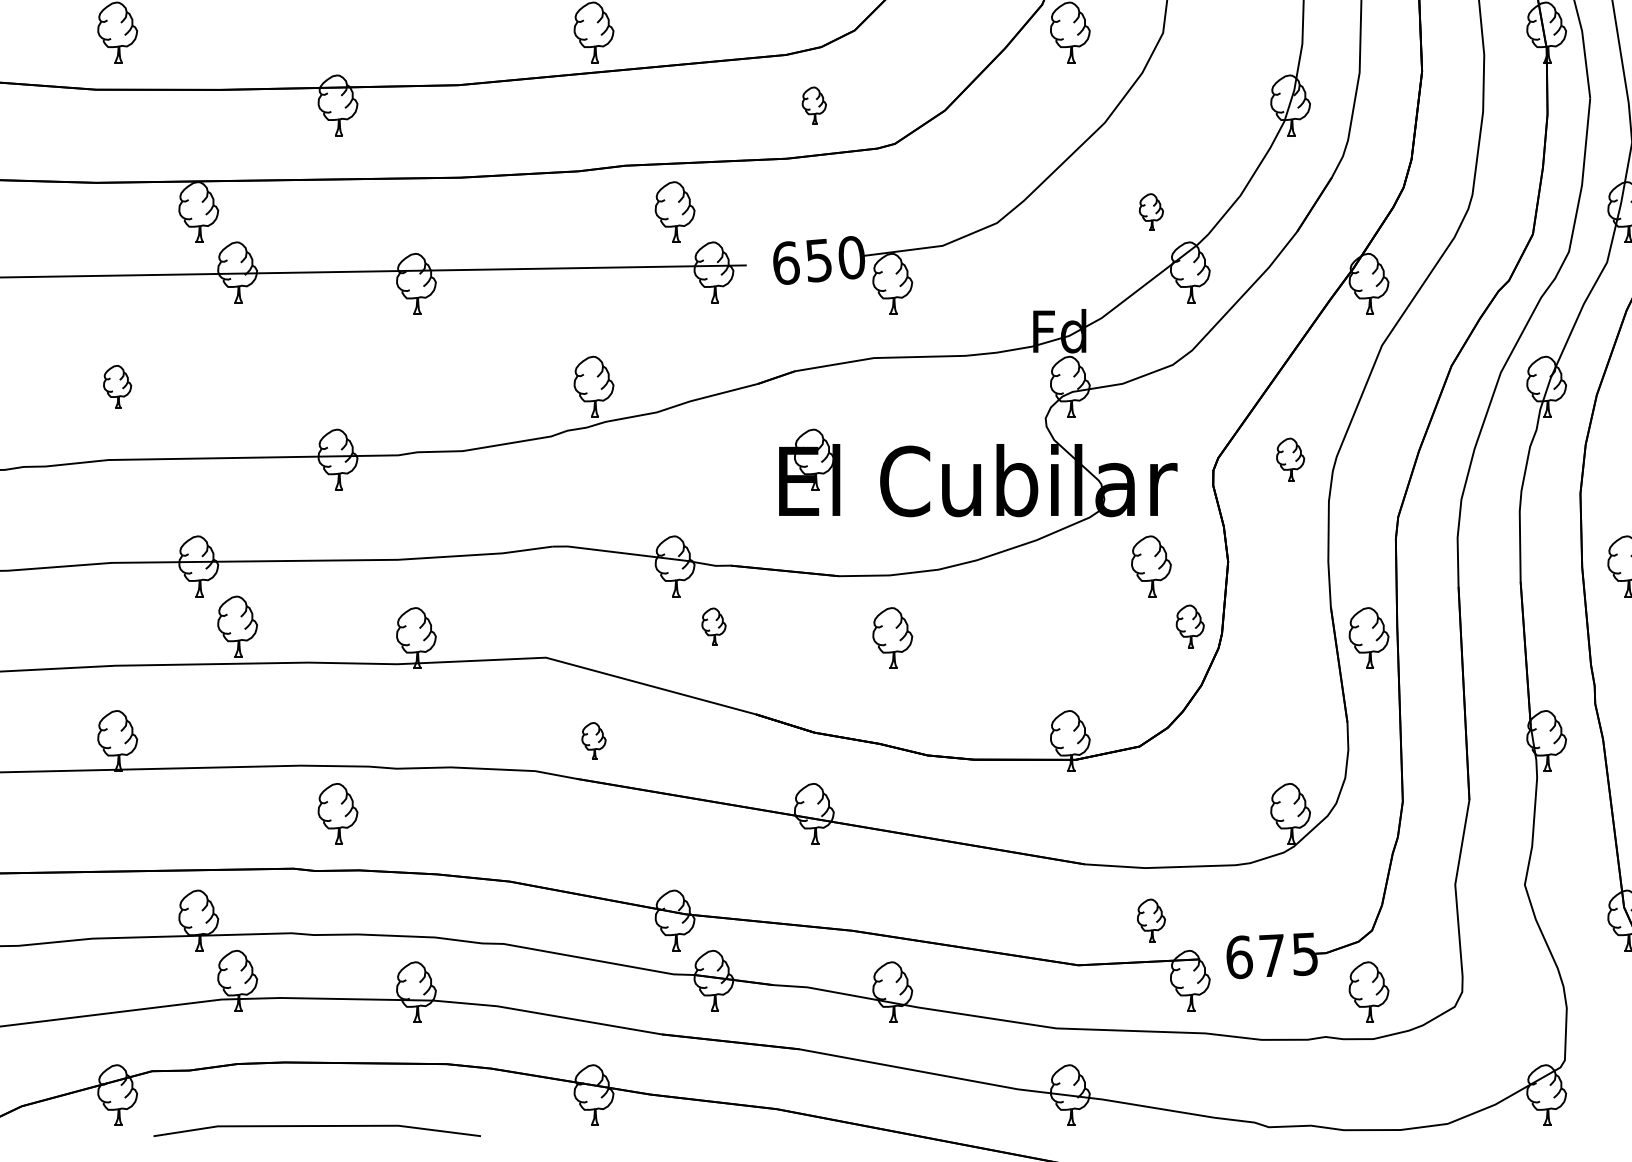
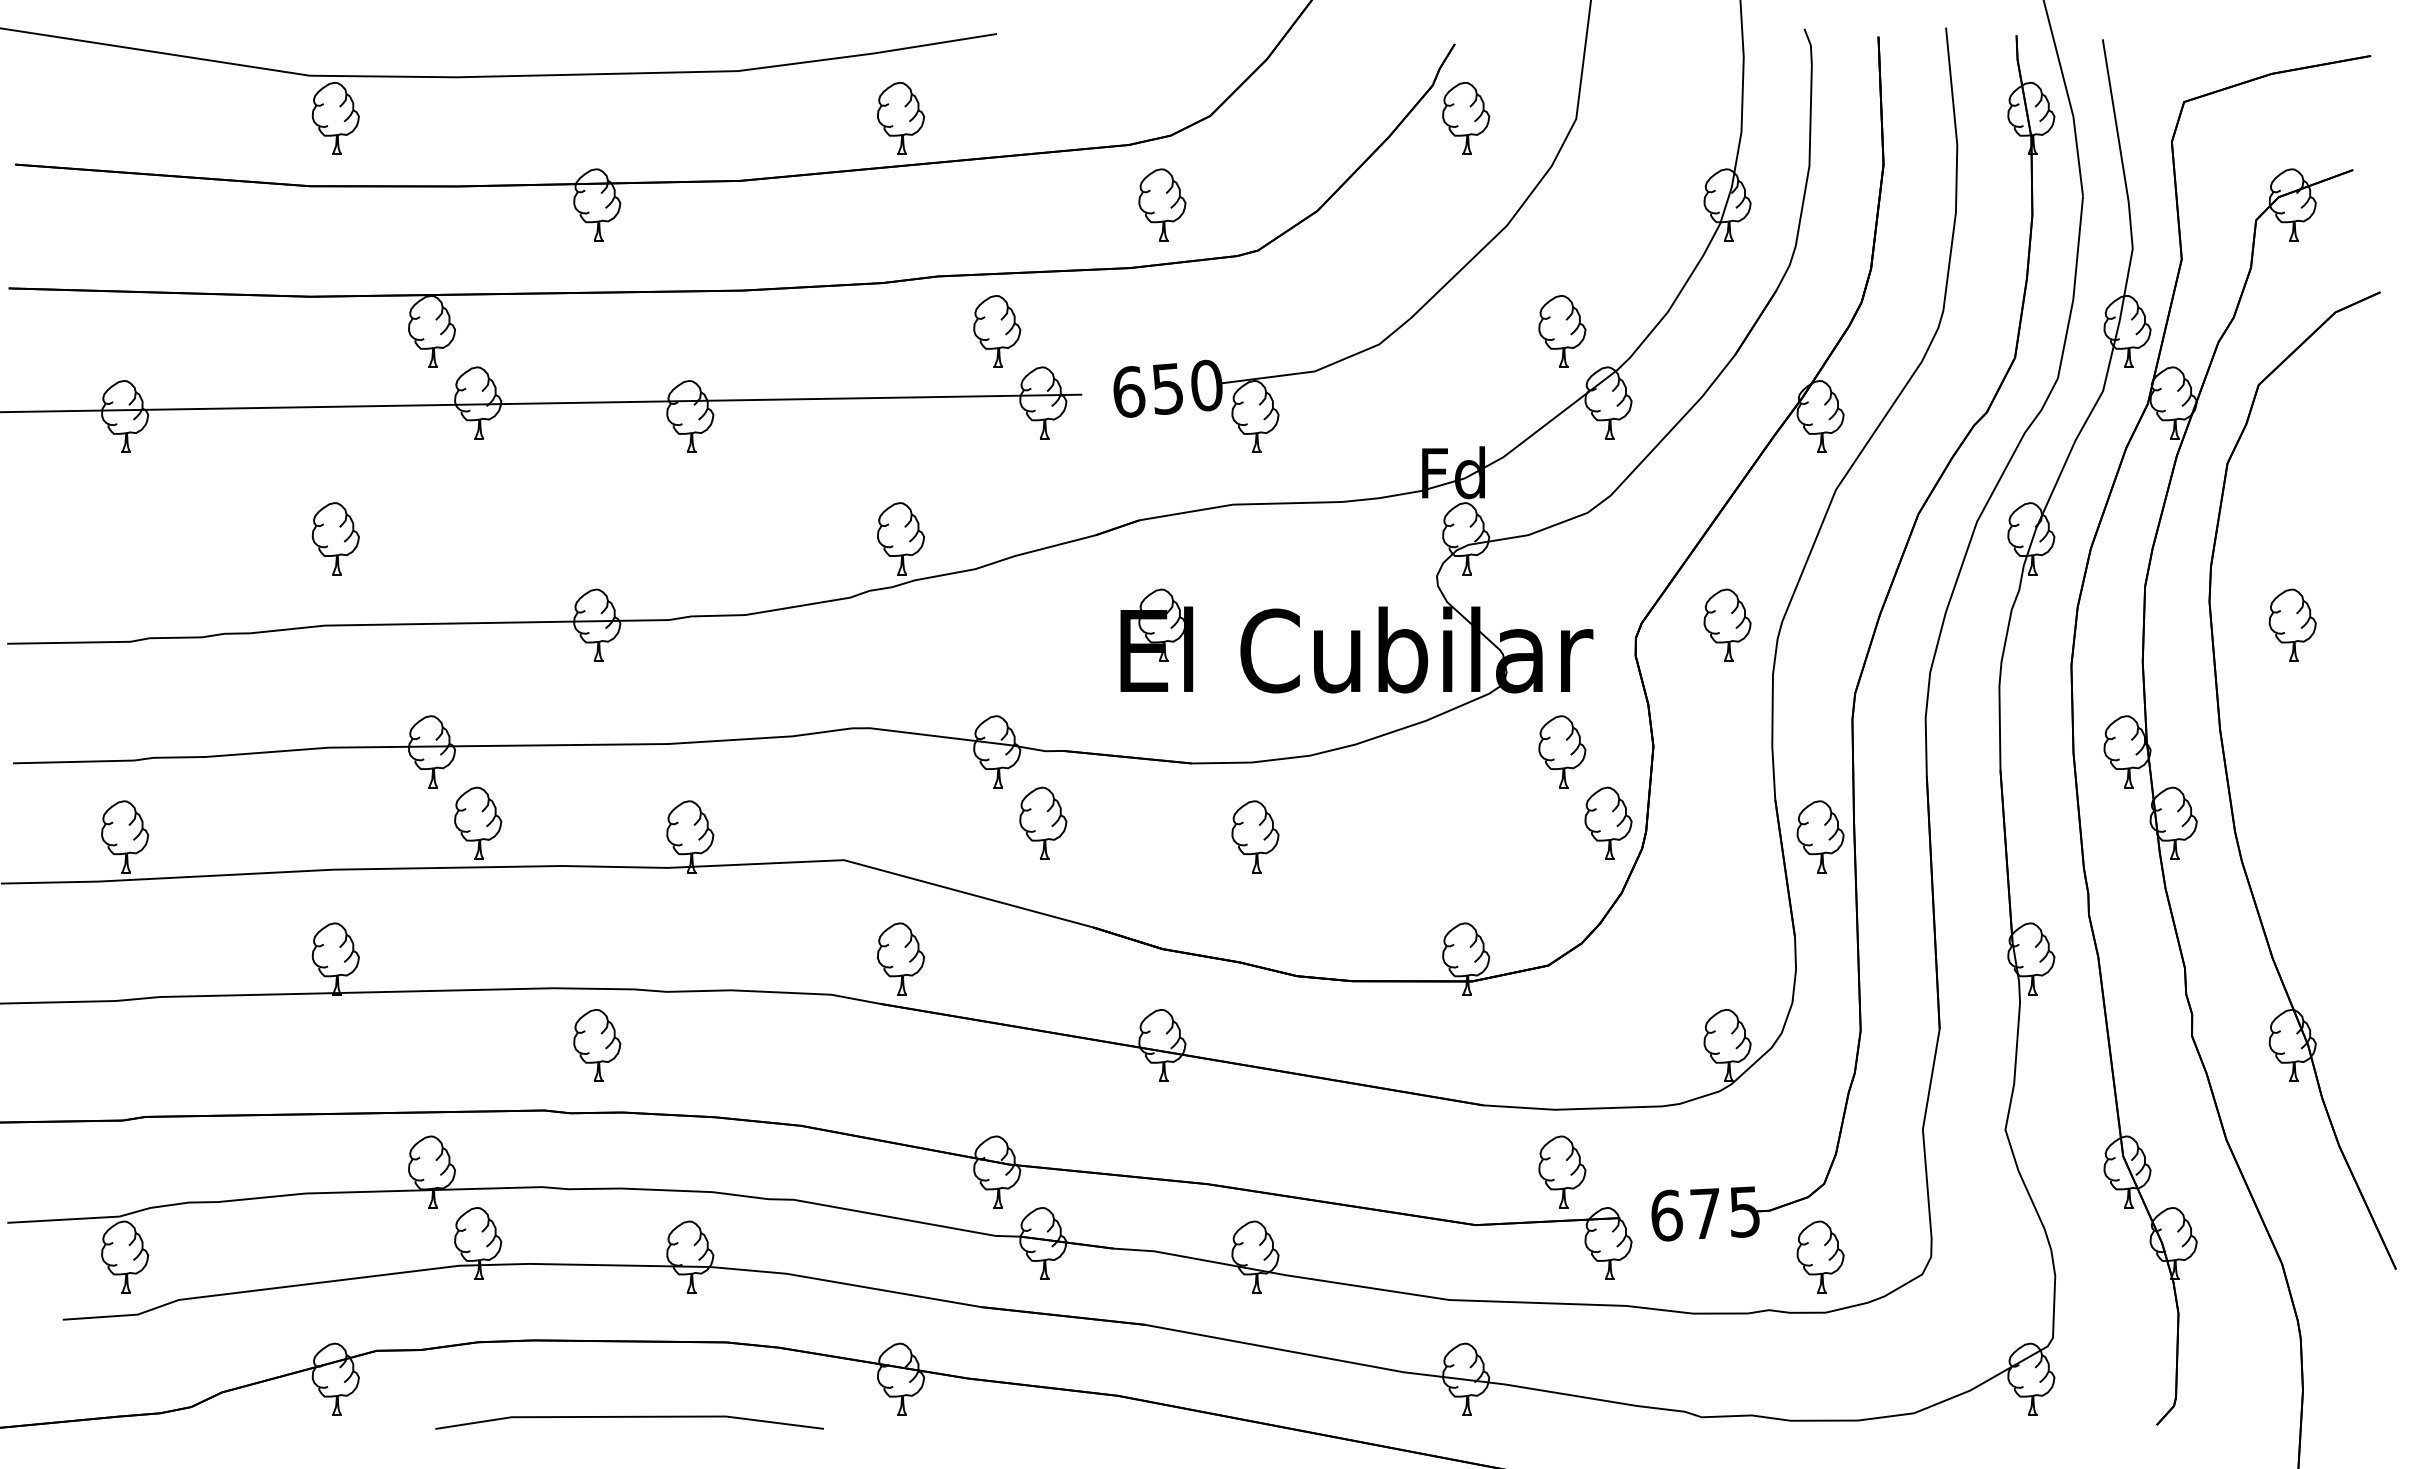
part: (814, 105) -> (1162, 204), size x1.67
part: (1151, 212) -> (1562, 331), size x1.67
part: (117, 386) -> (335, 538), size x1.43
part: (1290, 459) -> (1727, 624), size x1.43
part: (714, 625) -> (1043, 822), size x1.67
part: (1190, 625) -> (1608, 822), size x1.43
part: (593, 740) -> (900, 958), size x1.67
part: (1151, 920) -> (1562, 1171), size x1.43
line: (317, 1126) -> (629, 1417), moved

